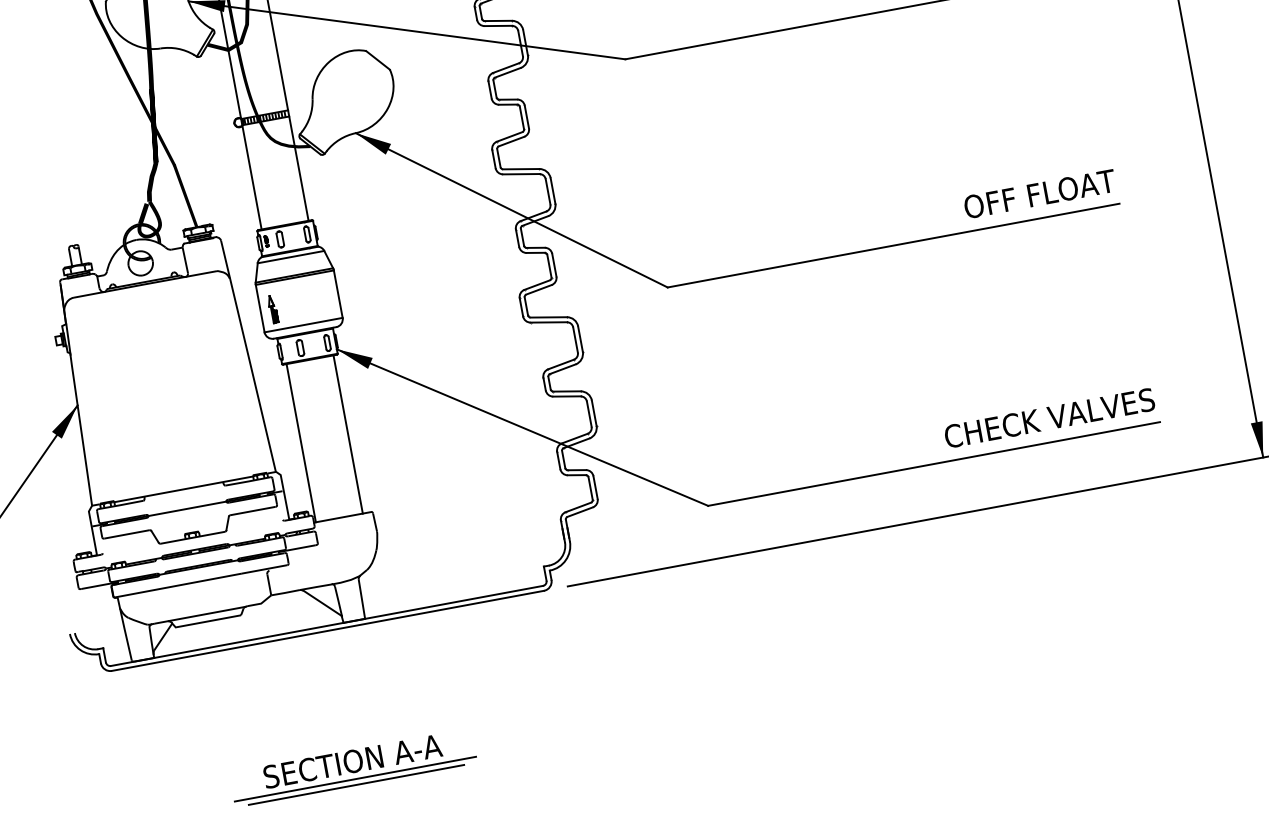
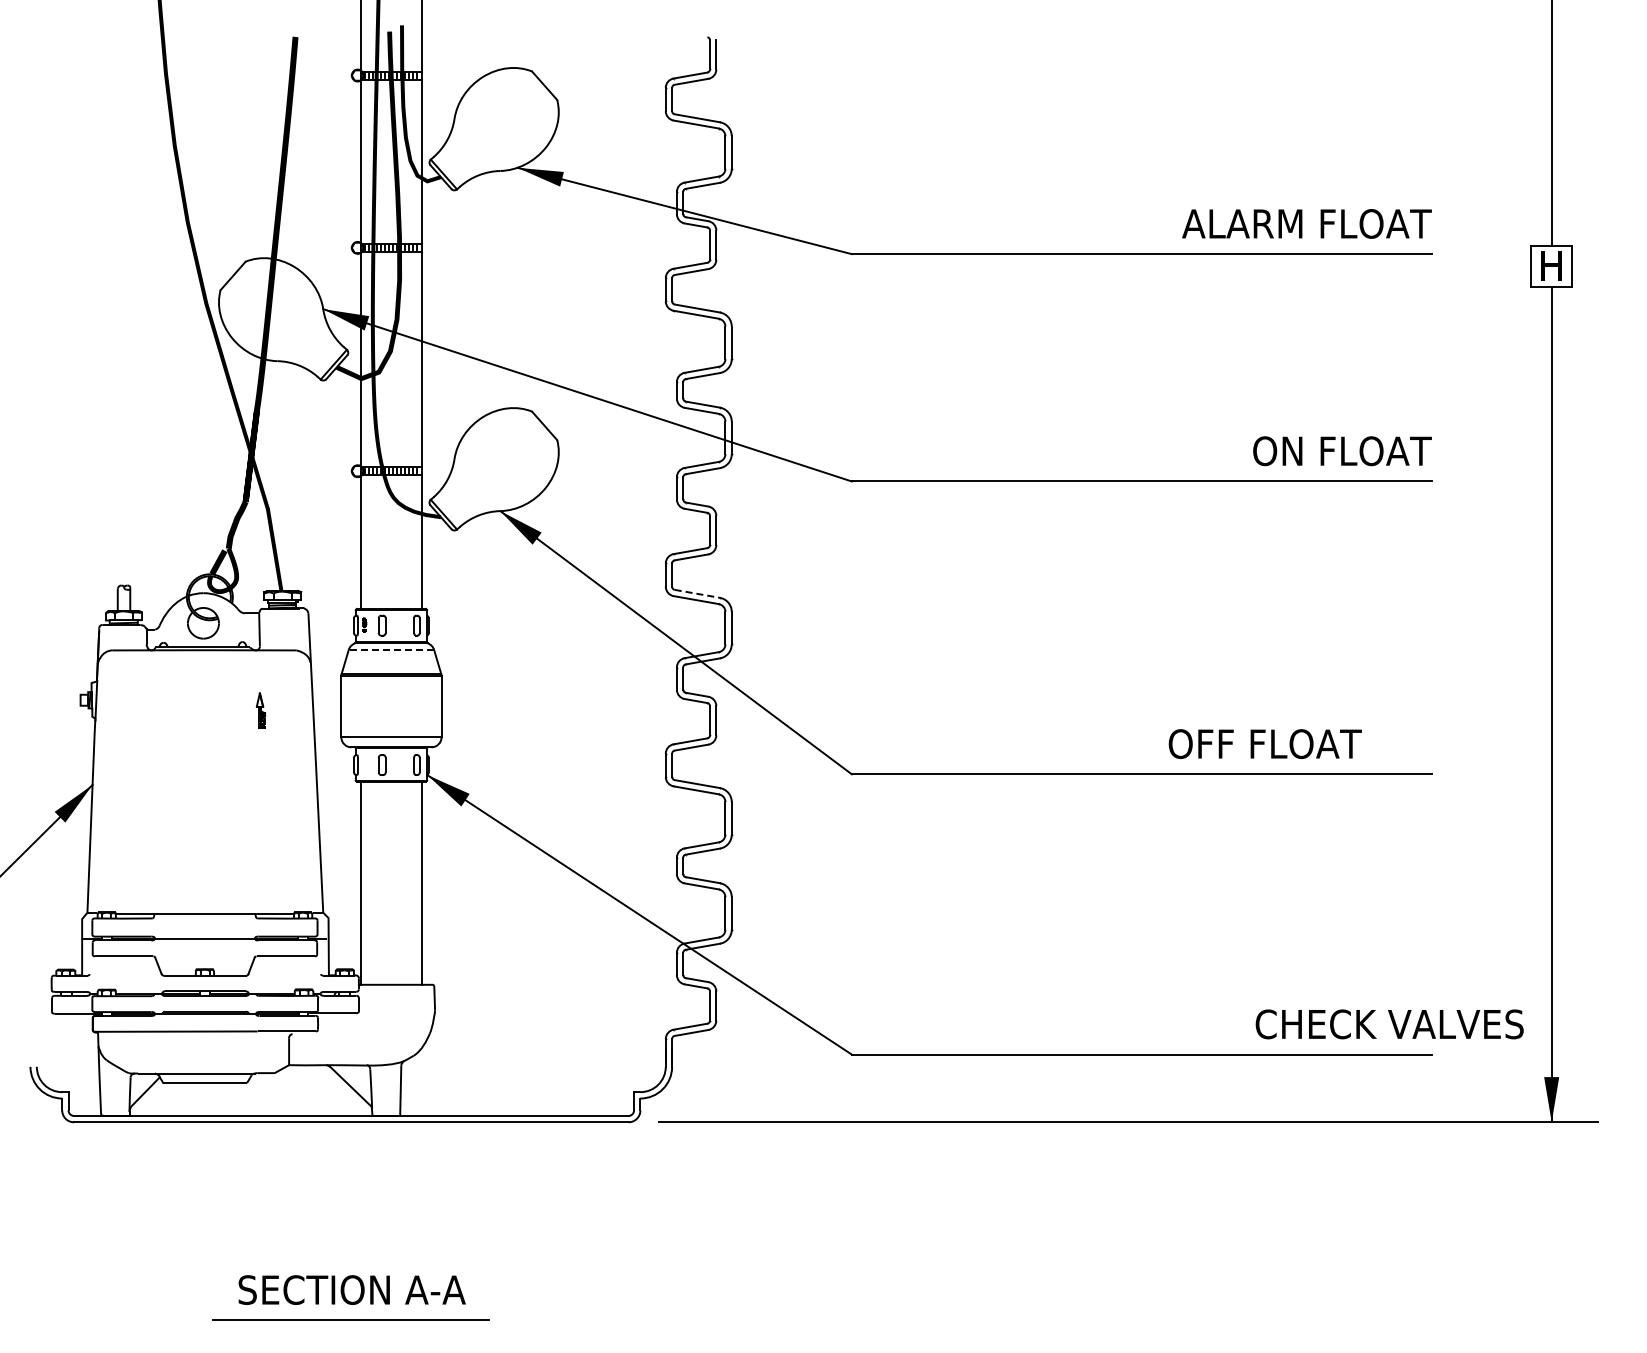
line: (521, 168) -> (697, 593), solid -> dashed
text: (1039, 193) -> (1264, 743), moved
line: (291, 257) -> (391, 650), solid -> dashed
part: (272, 309) -> (260, 710), moved
text: (1049, 418) -> (1389, 1024), moved
line: (355, 779) -> (351, 1312), removed

